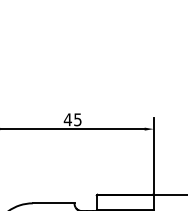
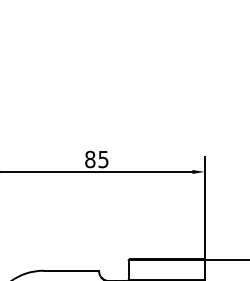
text: (67, 119) -> (89, 159), 45 -> 85

